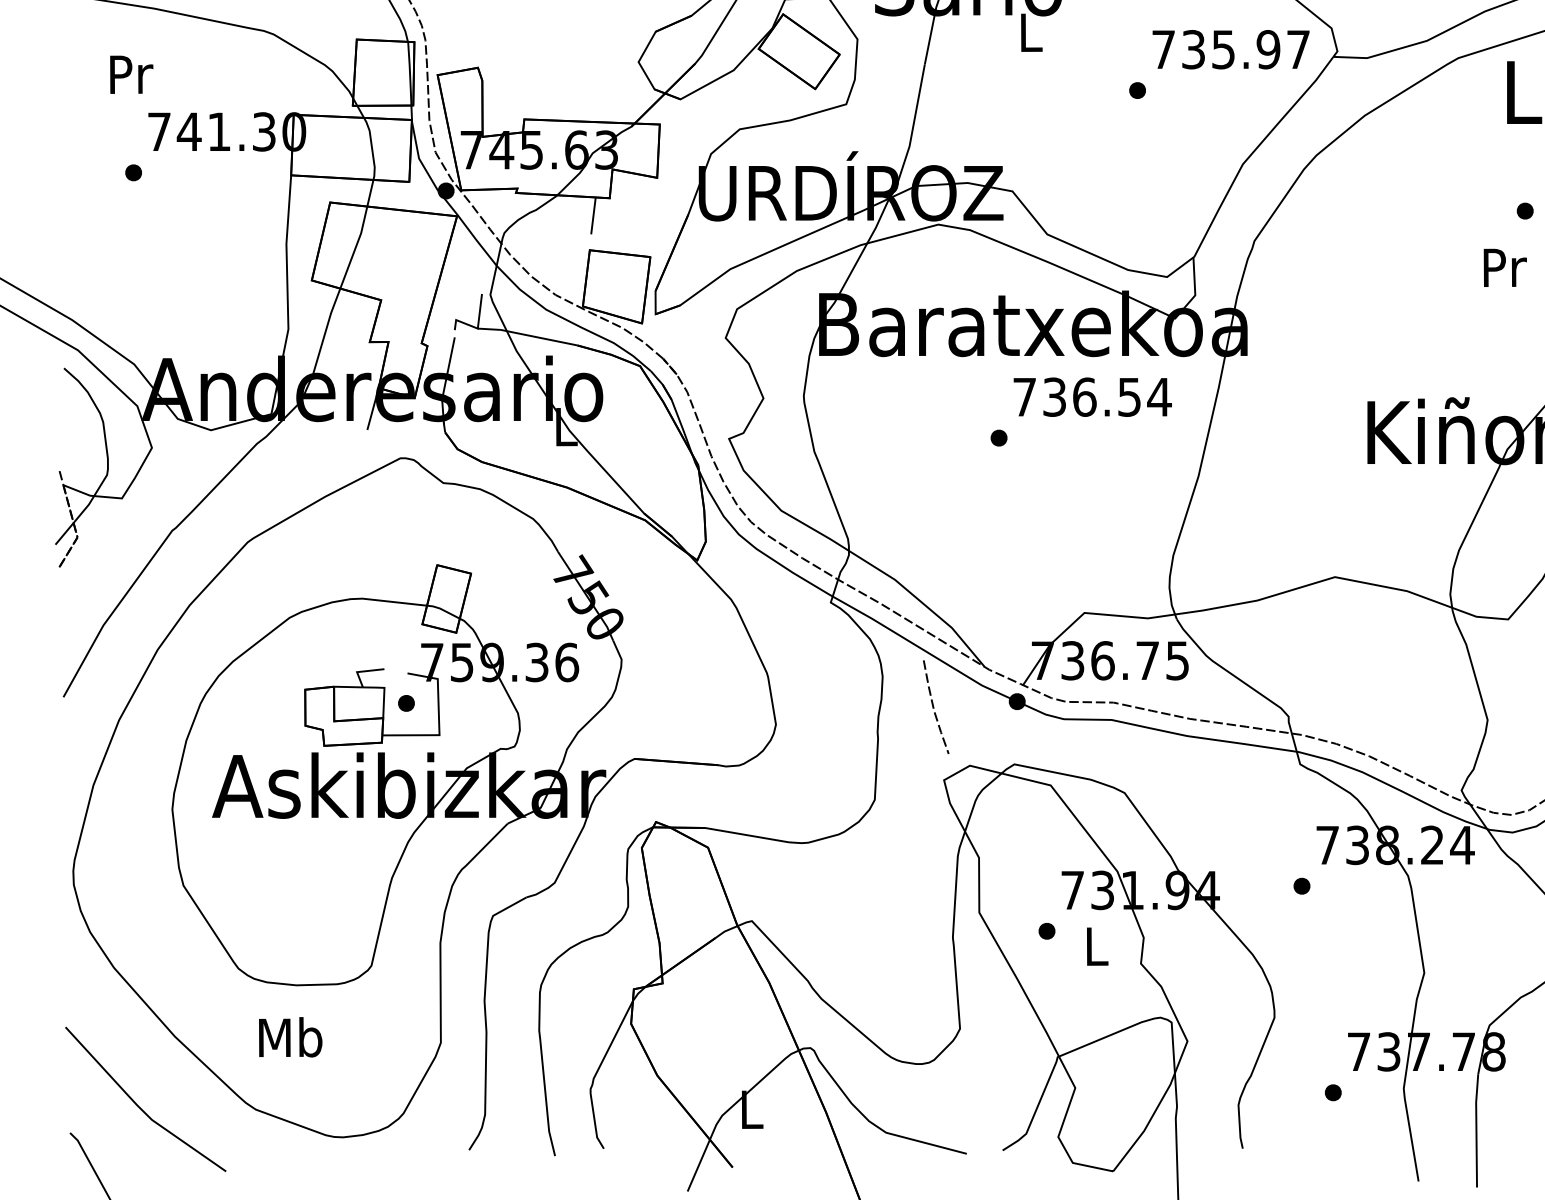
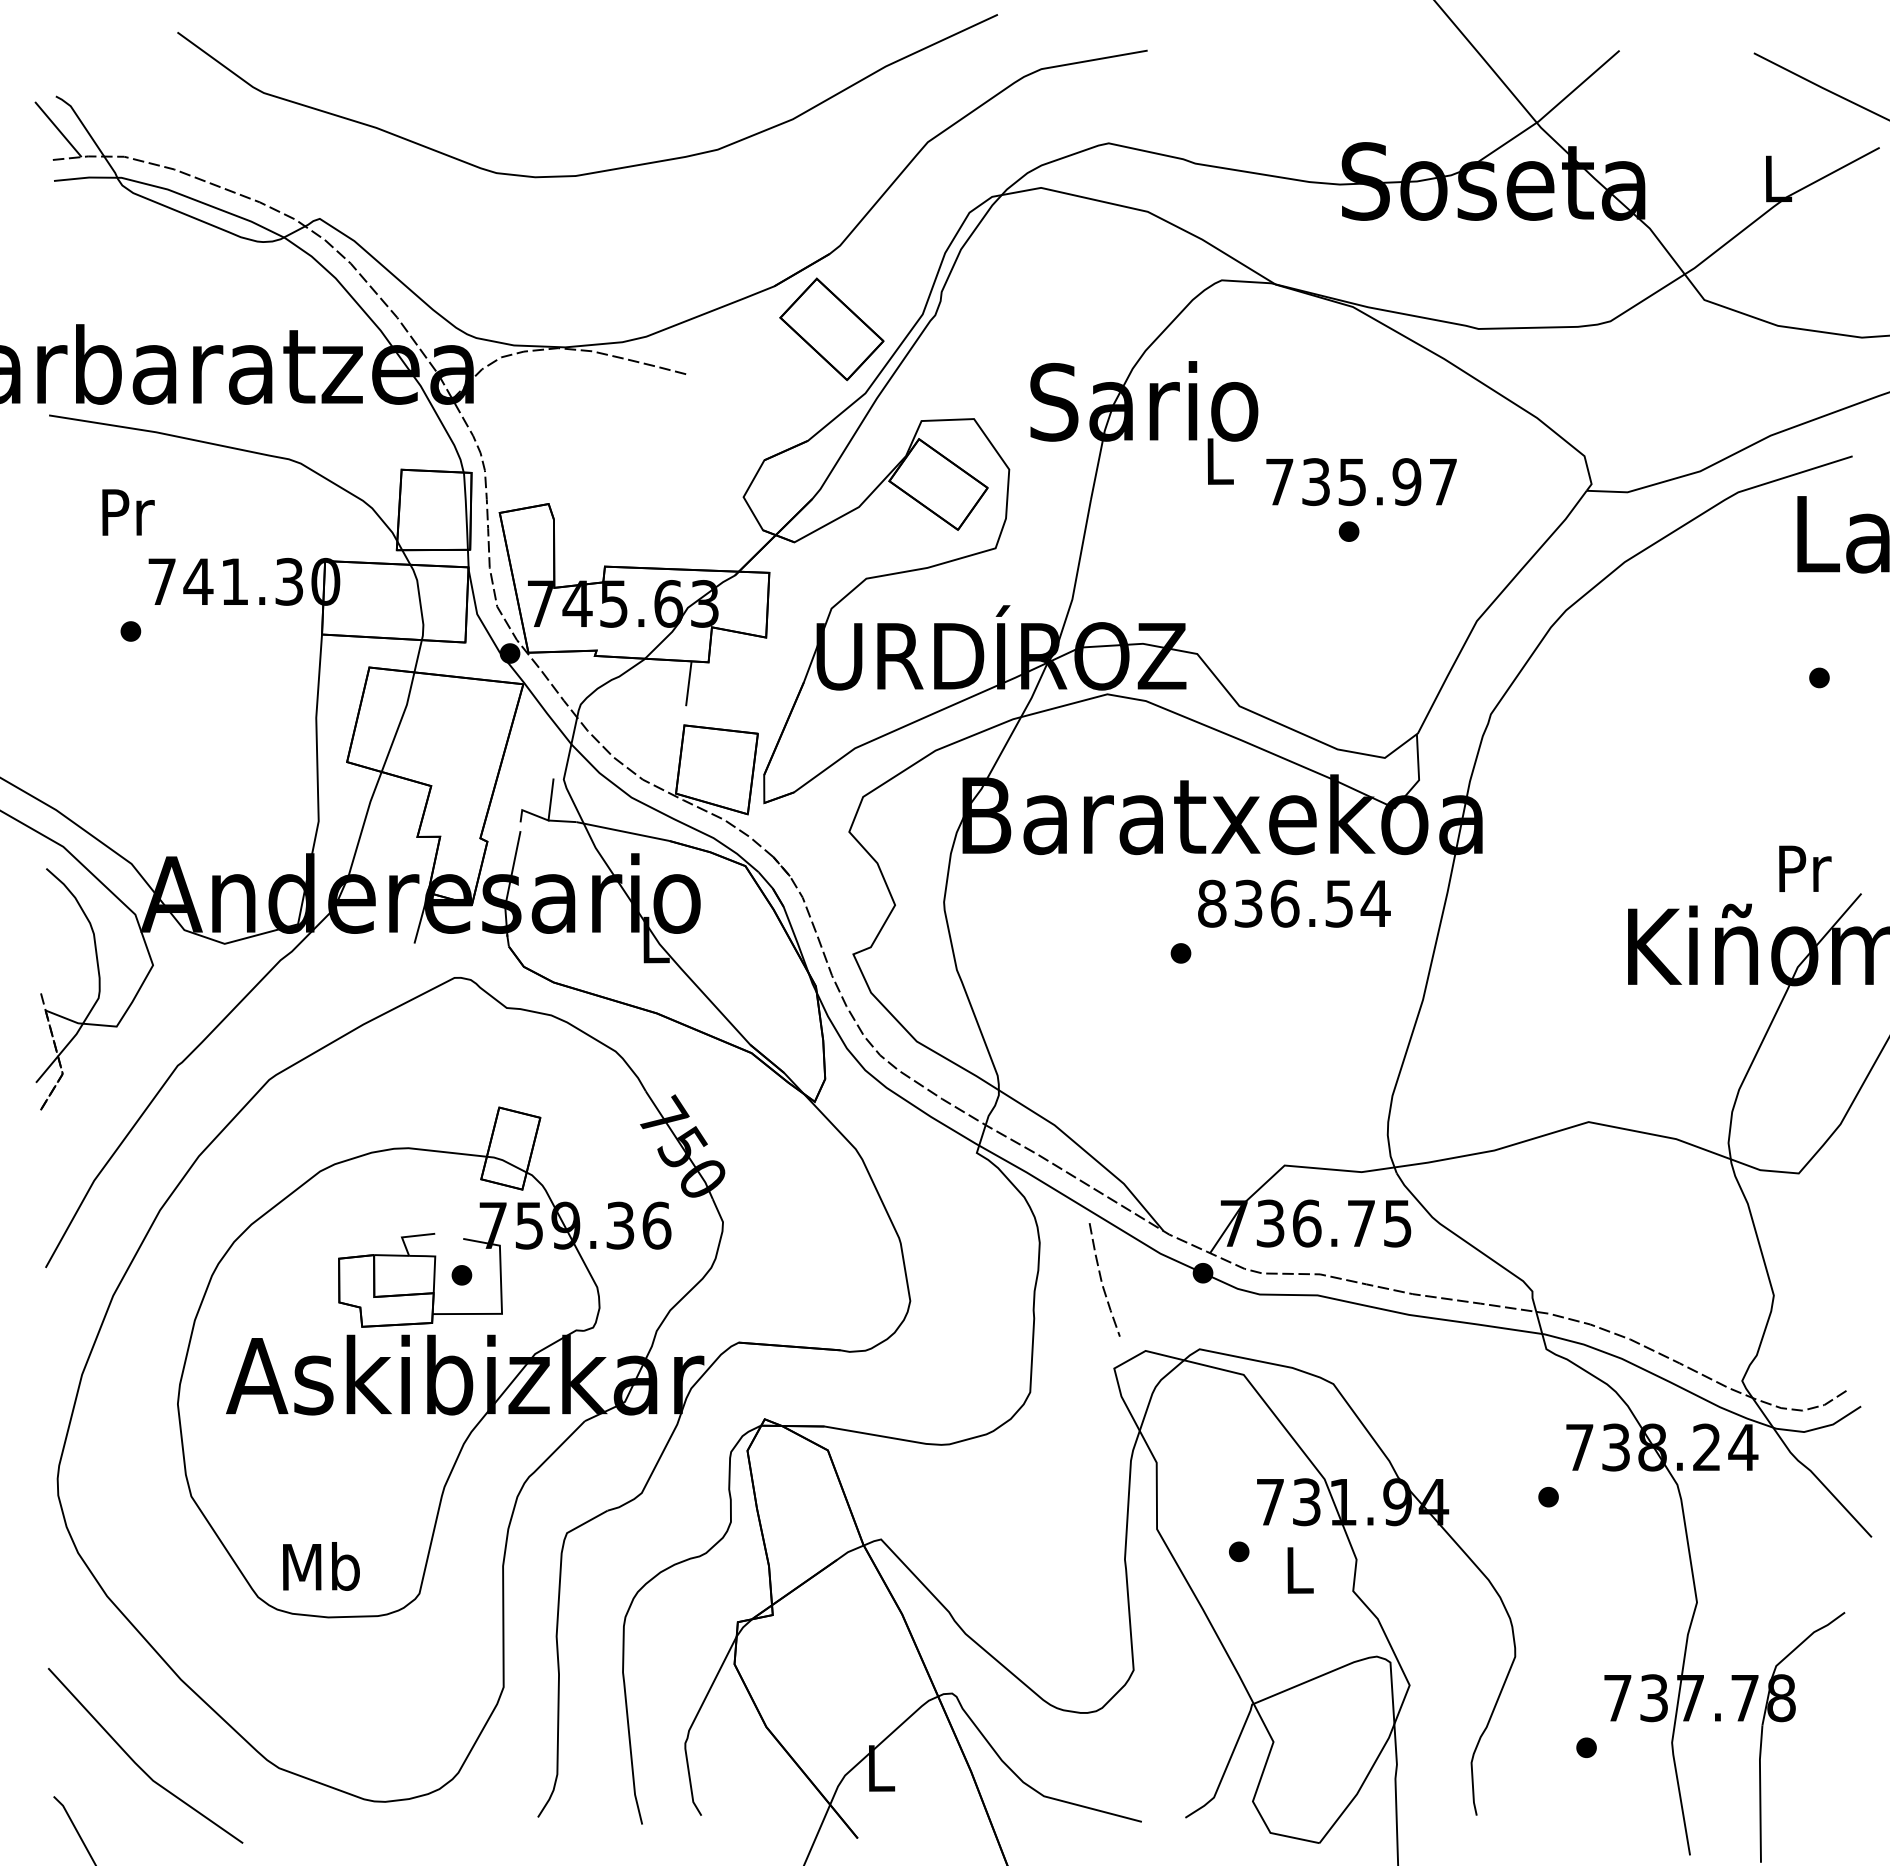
text: (1231, 49) -> (1361, 481), moved
text: (1505, 267) -> (1805, 868), moved
text: (1025, 396) -> (1212, 903), 736.54 -> 836.54
text: (290, 1037) -> (321, 1566), moved

